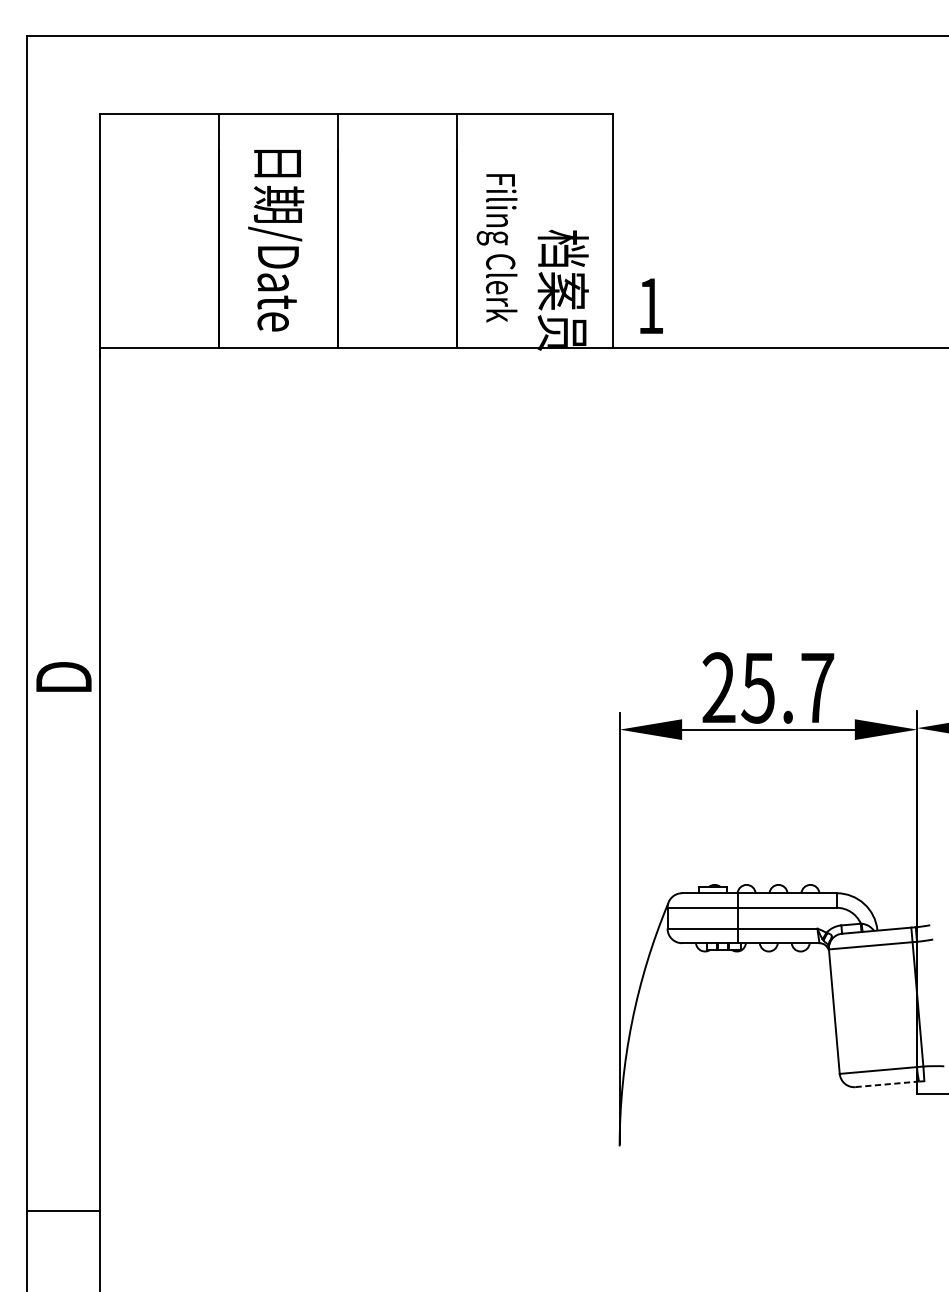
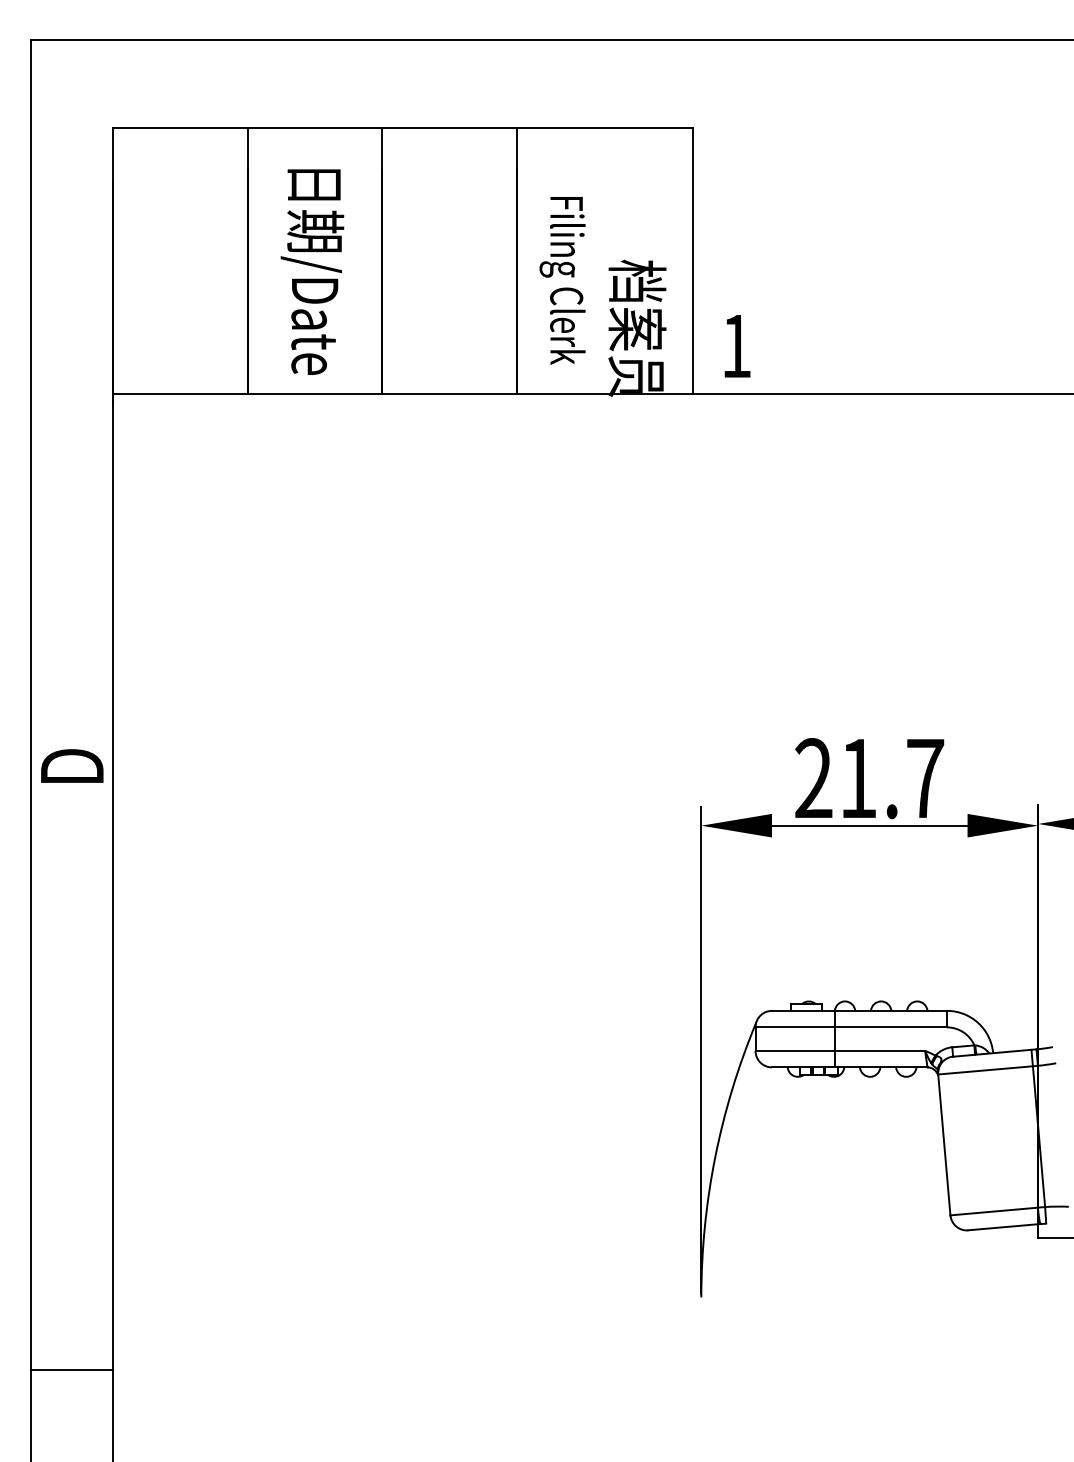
text: (757, 688) -> (857, 779), 25.7 -> 21.7
line: (887, 1084) -> (1004, 1227), dashed -> solid

